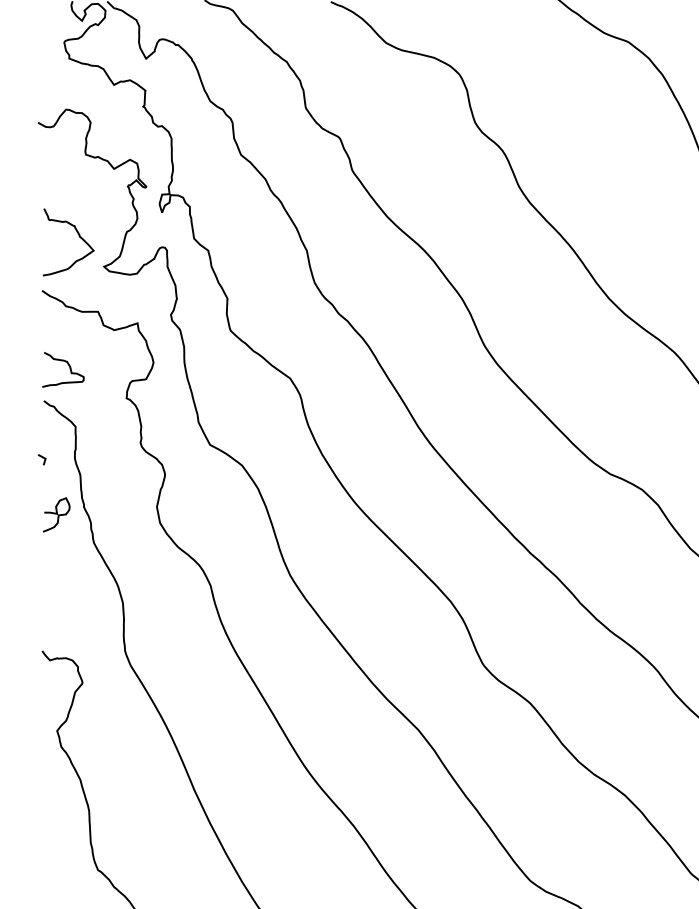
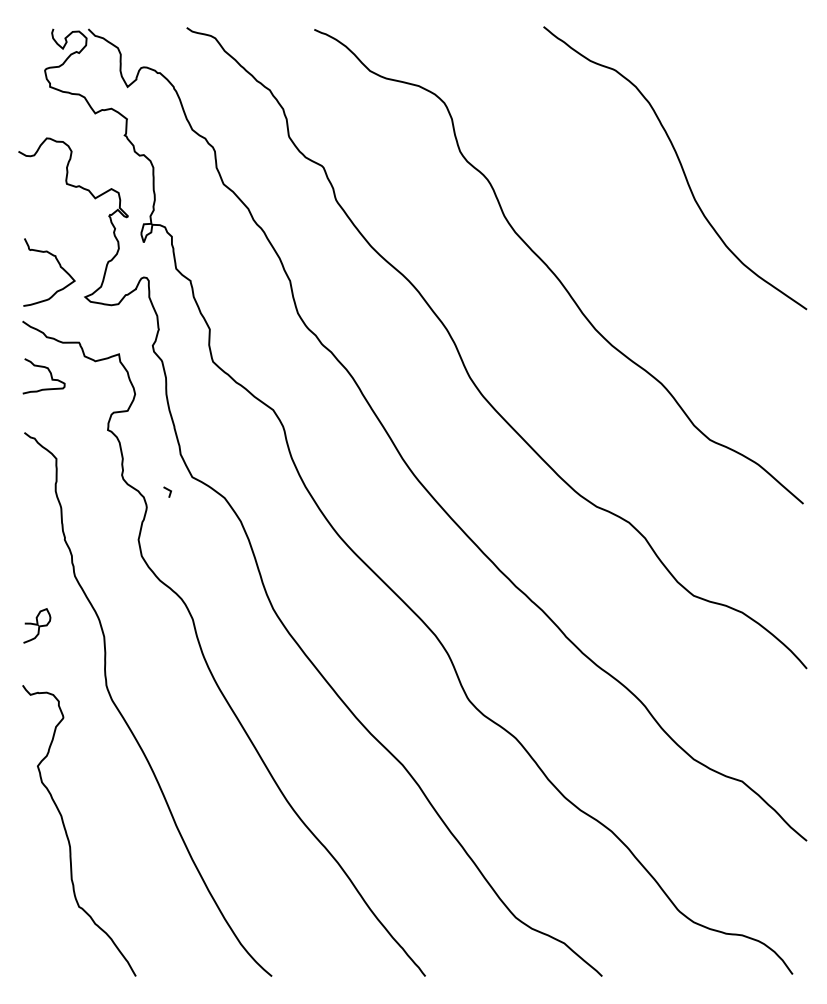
curve: (69, 370) -> (50, 376), moved
line: (42, 458) -> (167, 490), moved
curve: (56, 514) -> (37, 625), moved

